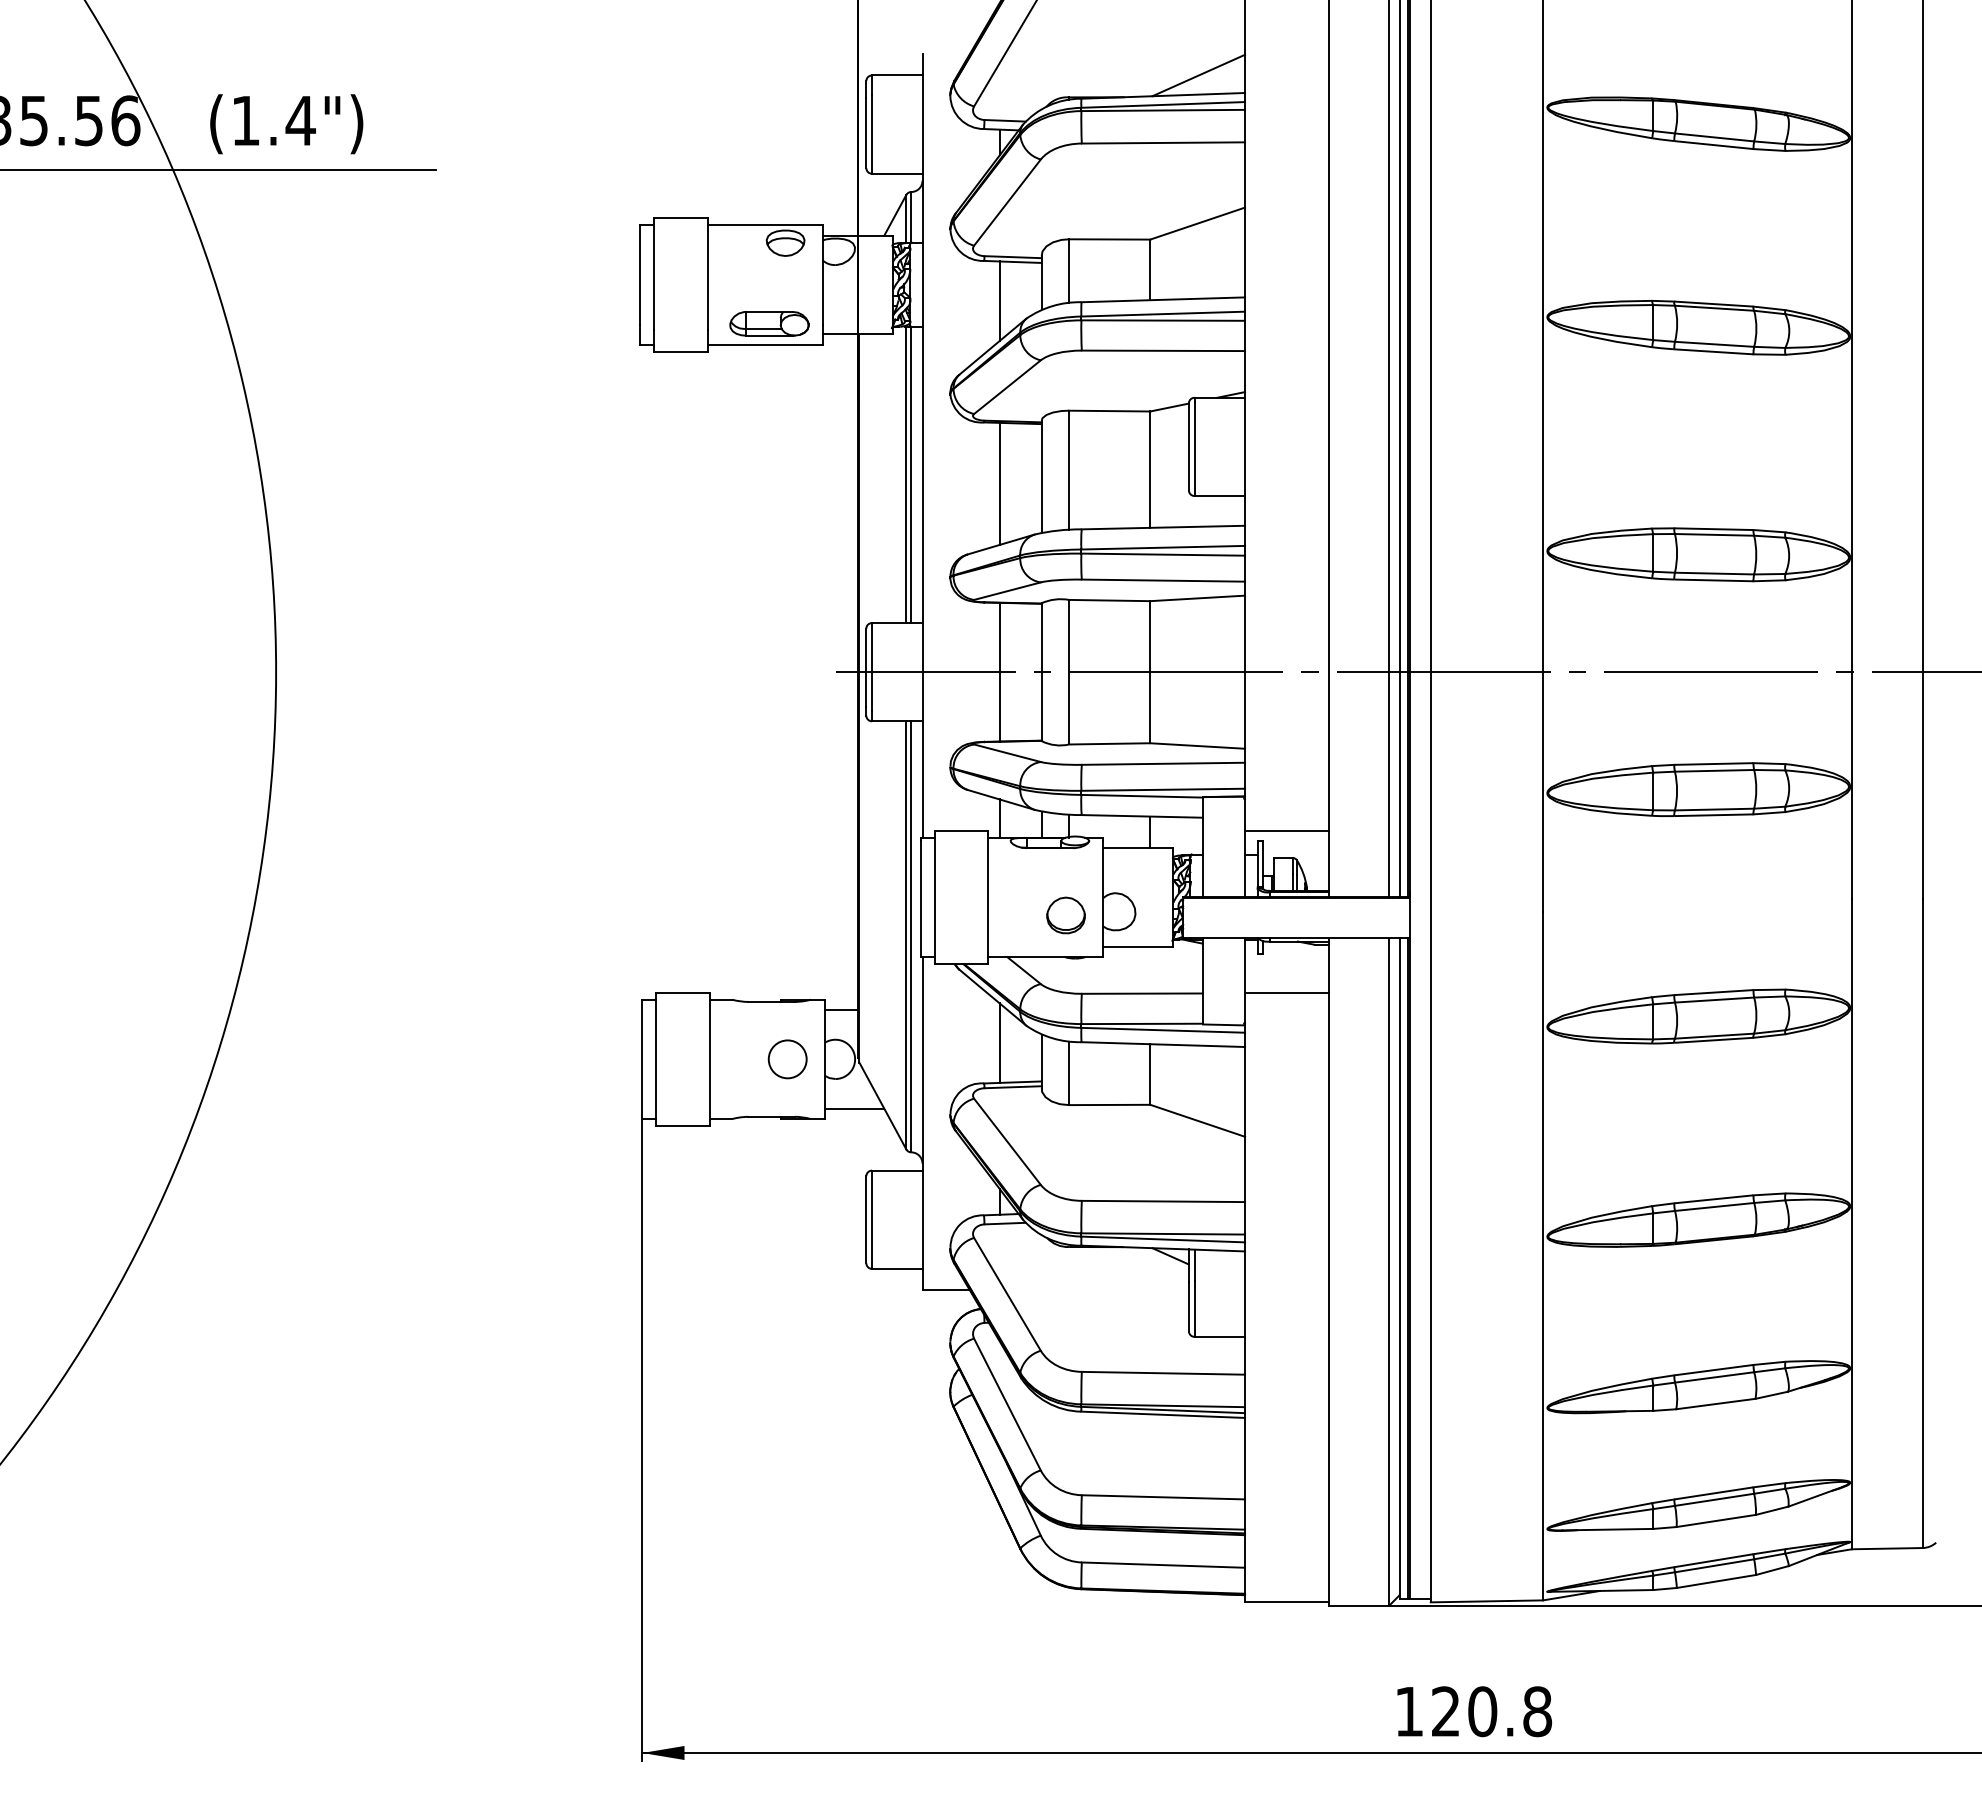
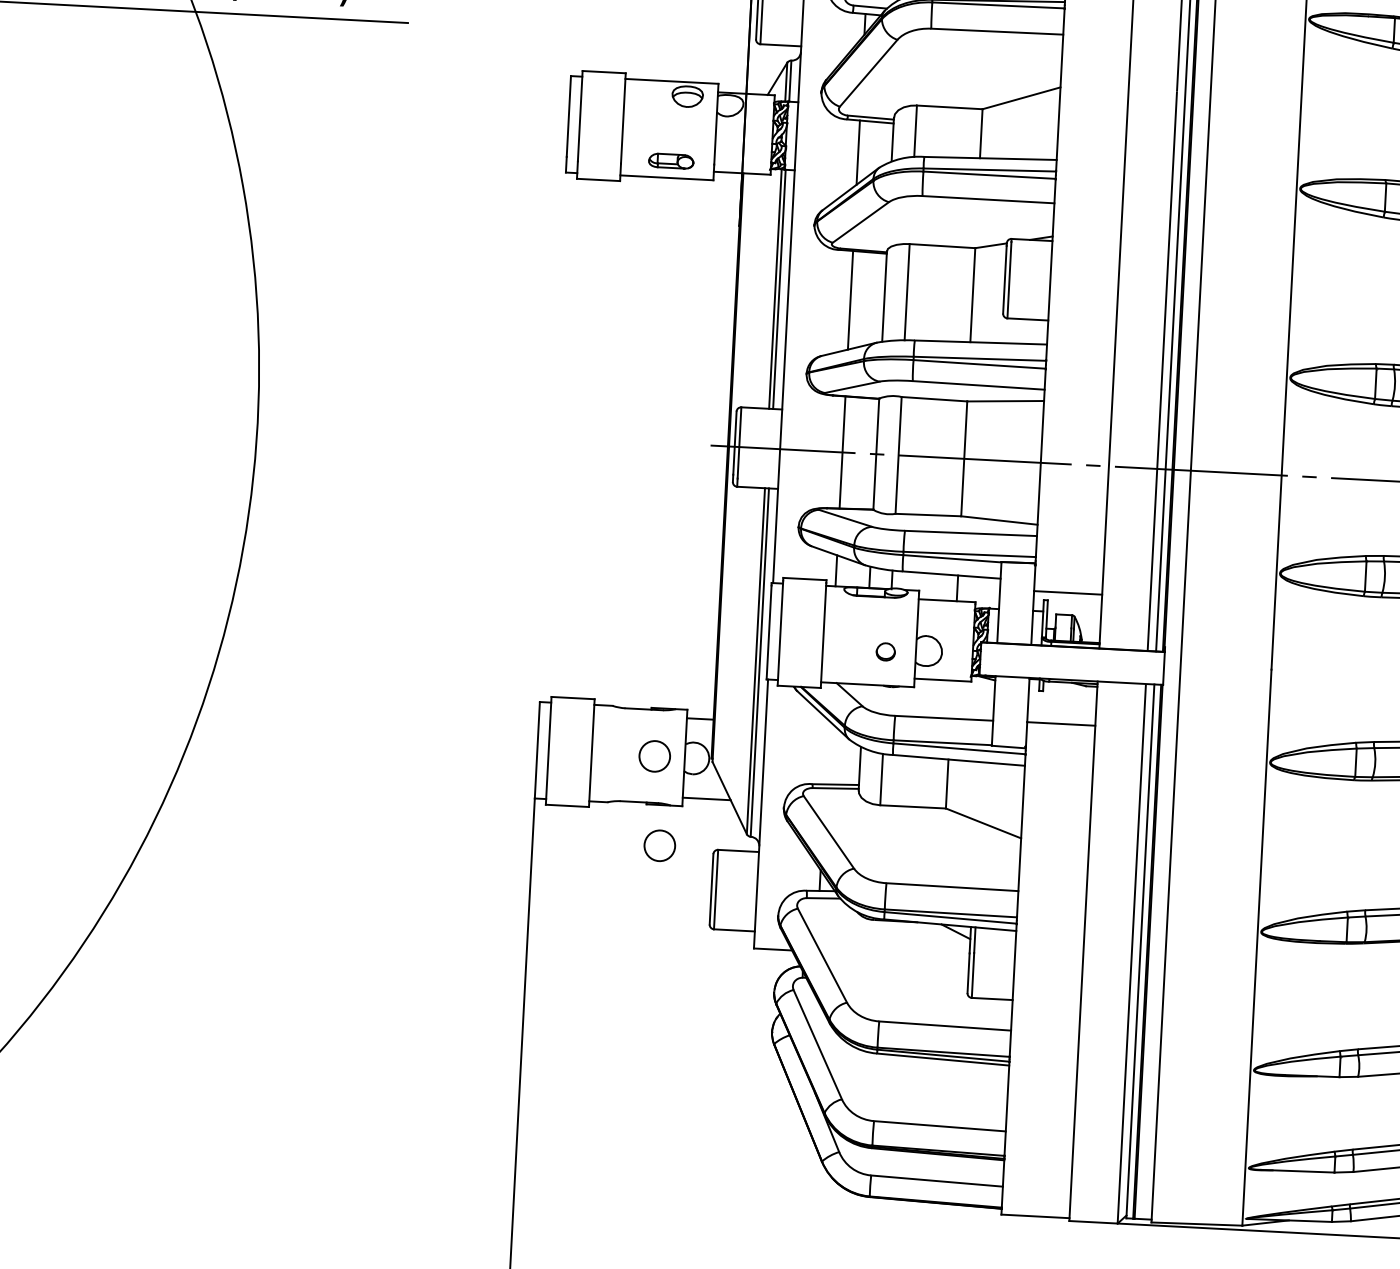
part: (769, 323) -> (671, 160), size x0.7
part: (1065, 915) -> (885, 651), size x0.6
line: (999, 1042) -> (826, 751), removed
circle: (799, 1169) -> (659, 845), added

